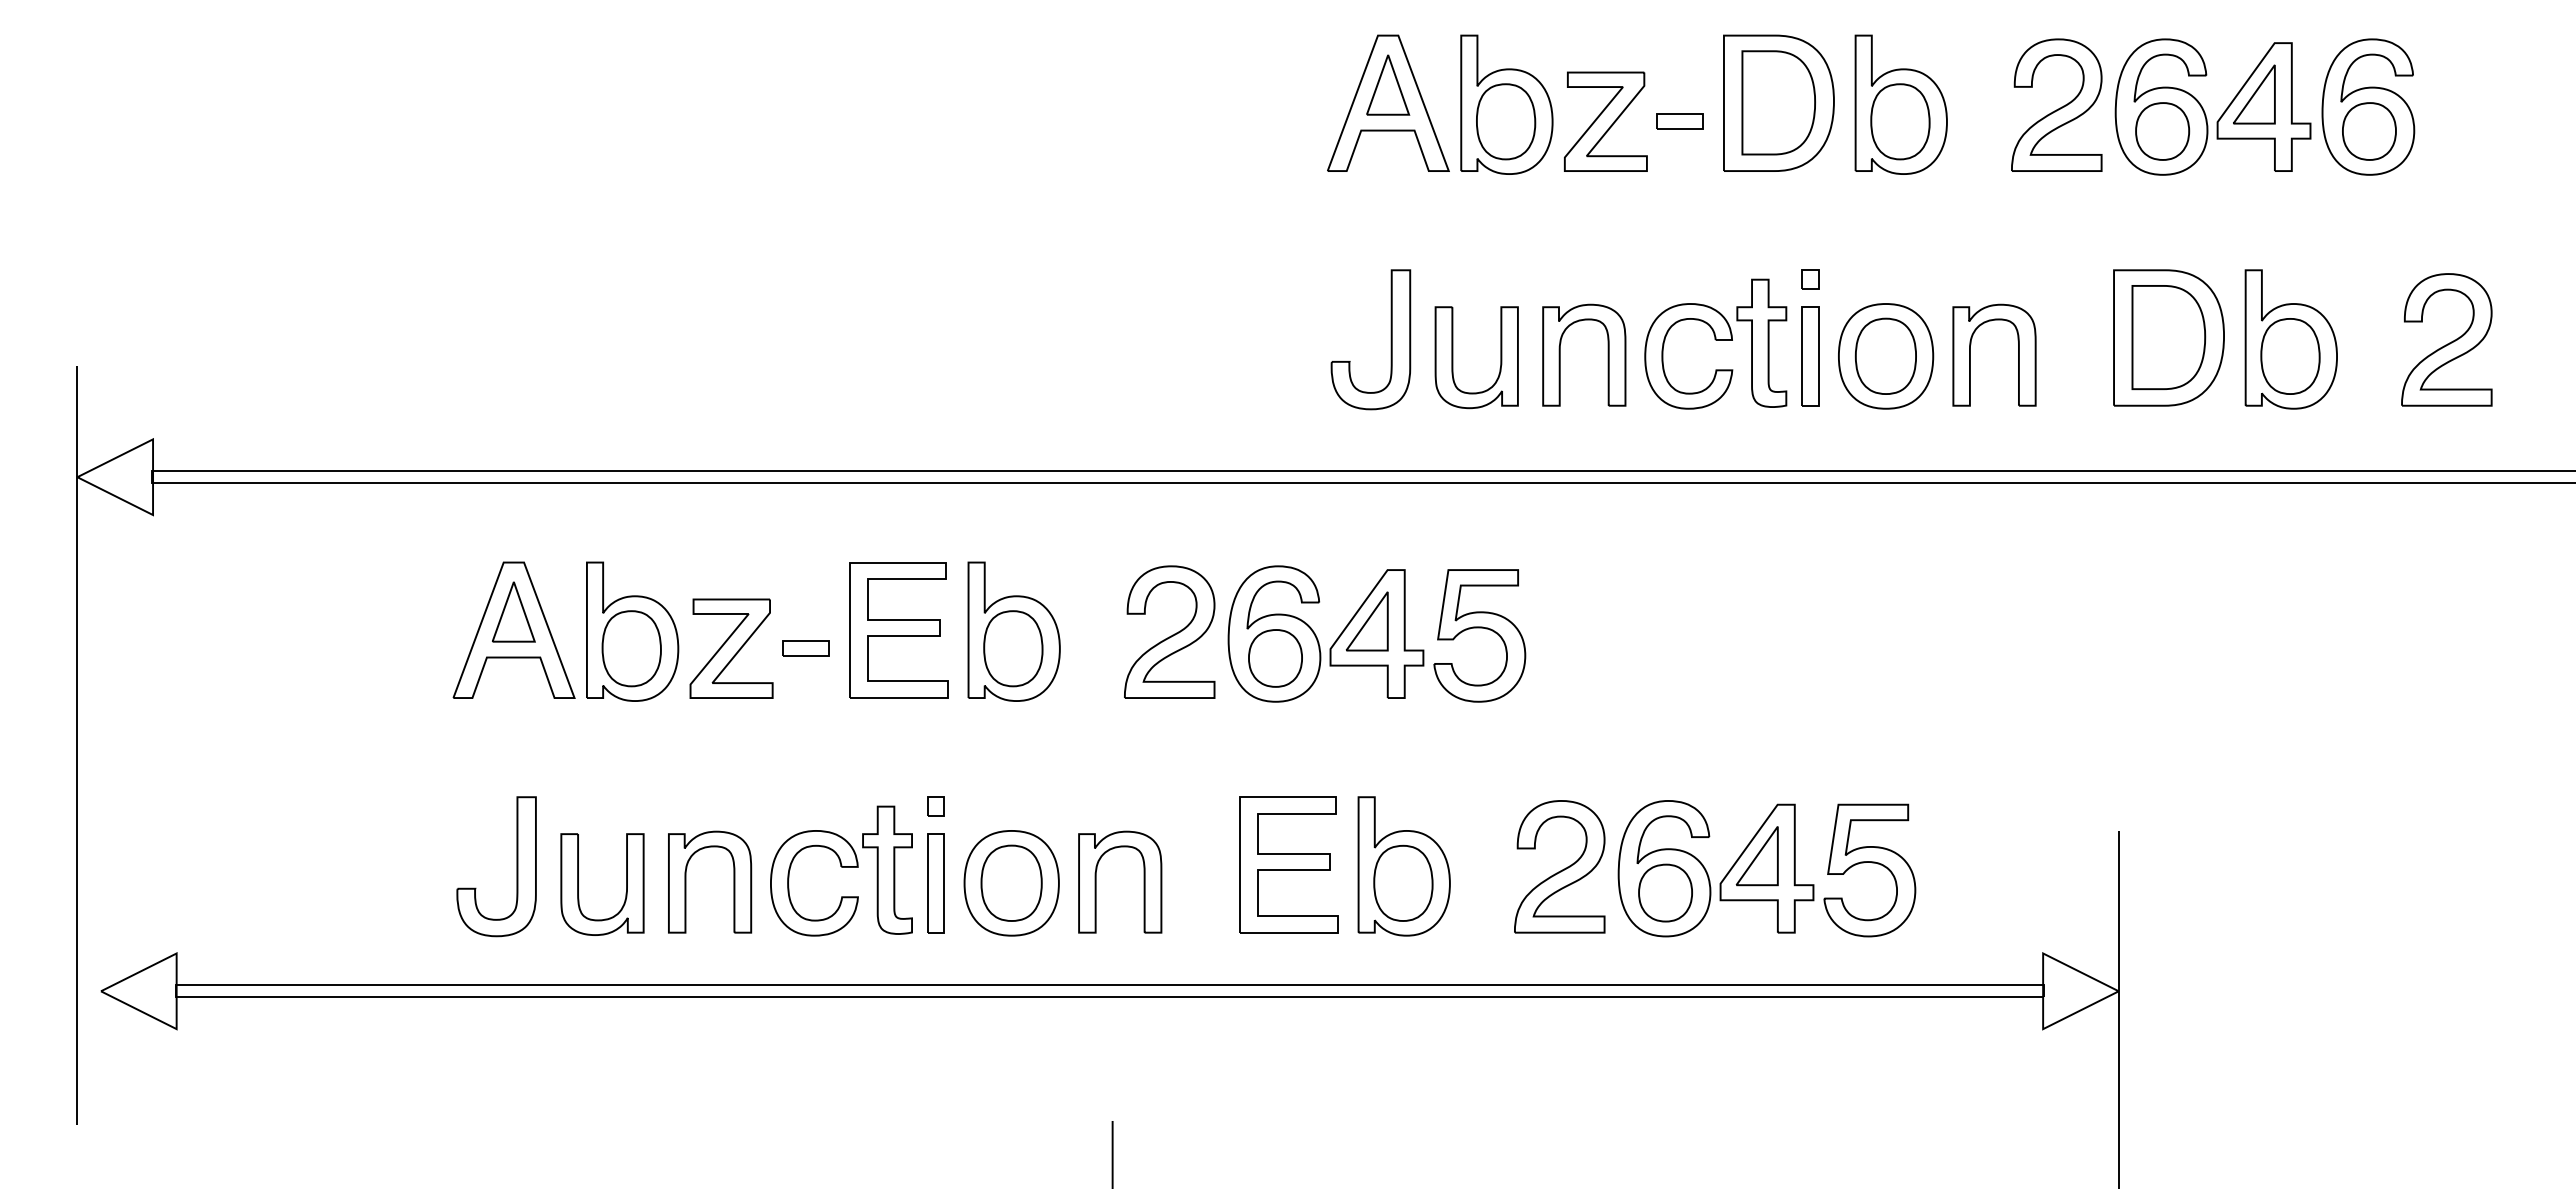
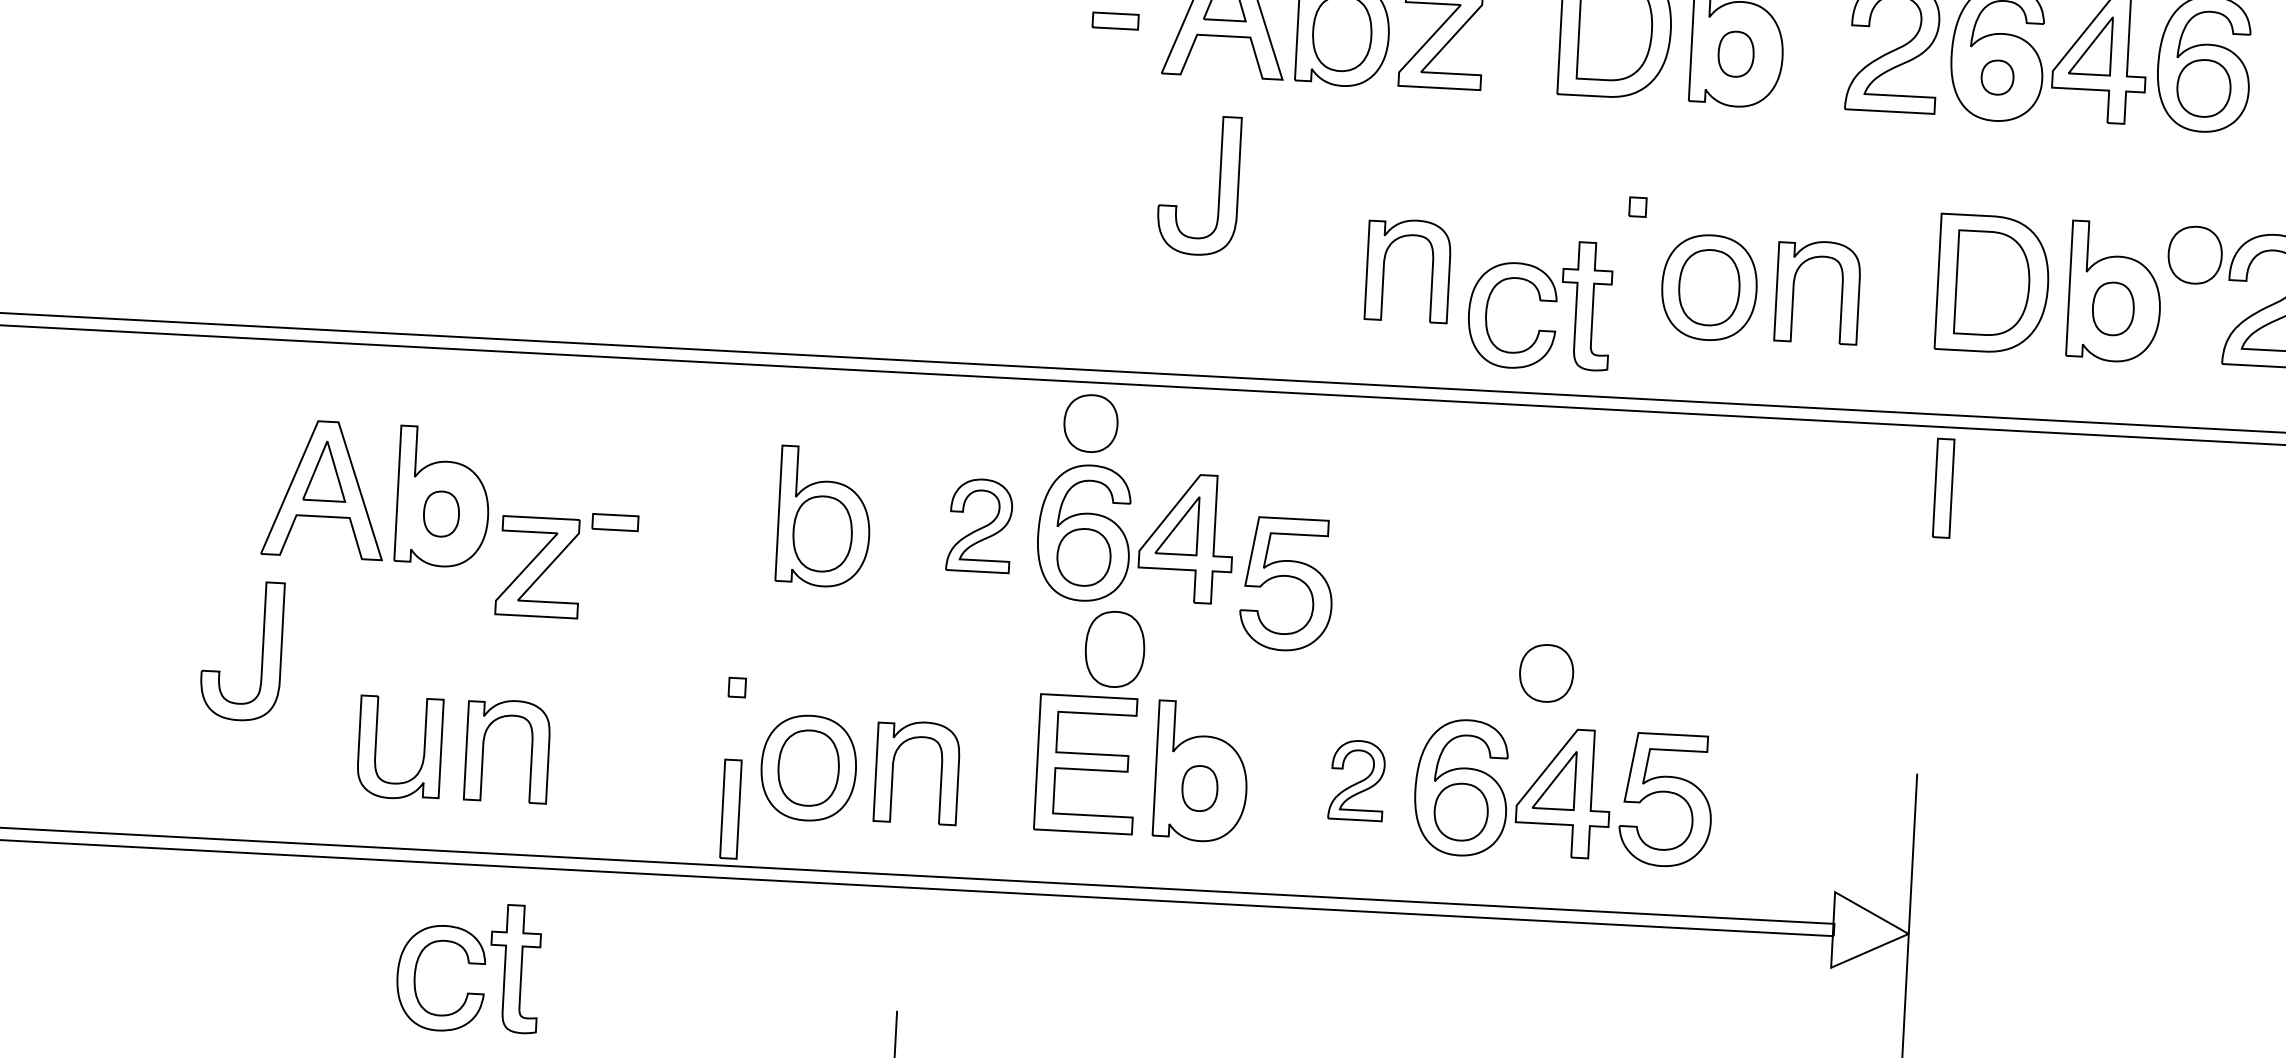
part: (1679, 121) -> (1115, 21), moved
part: (1900, 121) -> (1736, 53), size x0.6
part: (2162, 131) -> (1997, 77), size x0.6
part: (2369, 298) -> (2195, 255), added
part: (1390, 339) -> (1218, 185), moved
part: (1715, 343) -> (1539, 303), moved
part: (1810, 356) -> (1943, 488), moved
part: (2290, 356) -> (2113, 308), size x0.7
part: (1453, 357) -> (1277, 266), removed
part: (1275, 524) -> (1090, 423), added
part: (1479, 628) -> (1287, 577), moved
part: (898, 630) -> (708, 509), removed
part: (1169, 631) -> (979, 524), size x0.7
part: (631, 648) -> (441, 513), size x0.6
part: (731, 648) -> (538, 566), moved
part: (1311, 748) -> (1115, 649), added
part: (1743, 749) -> (1546, 672), added
part: (516, 866) -> (261, 651), moved
part: (1559, 866) -> (1356, 780), size x0.6
part: (841, 870) -> (468, 966), moved
part: (1403, 882) -> (1200, 787), size x0.6
part: (935, 883) -> (730, 809), moved

